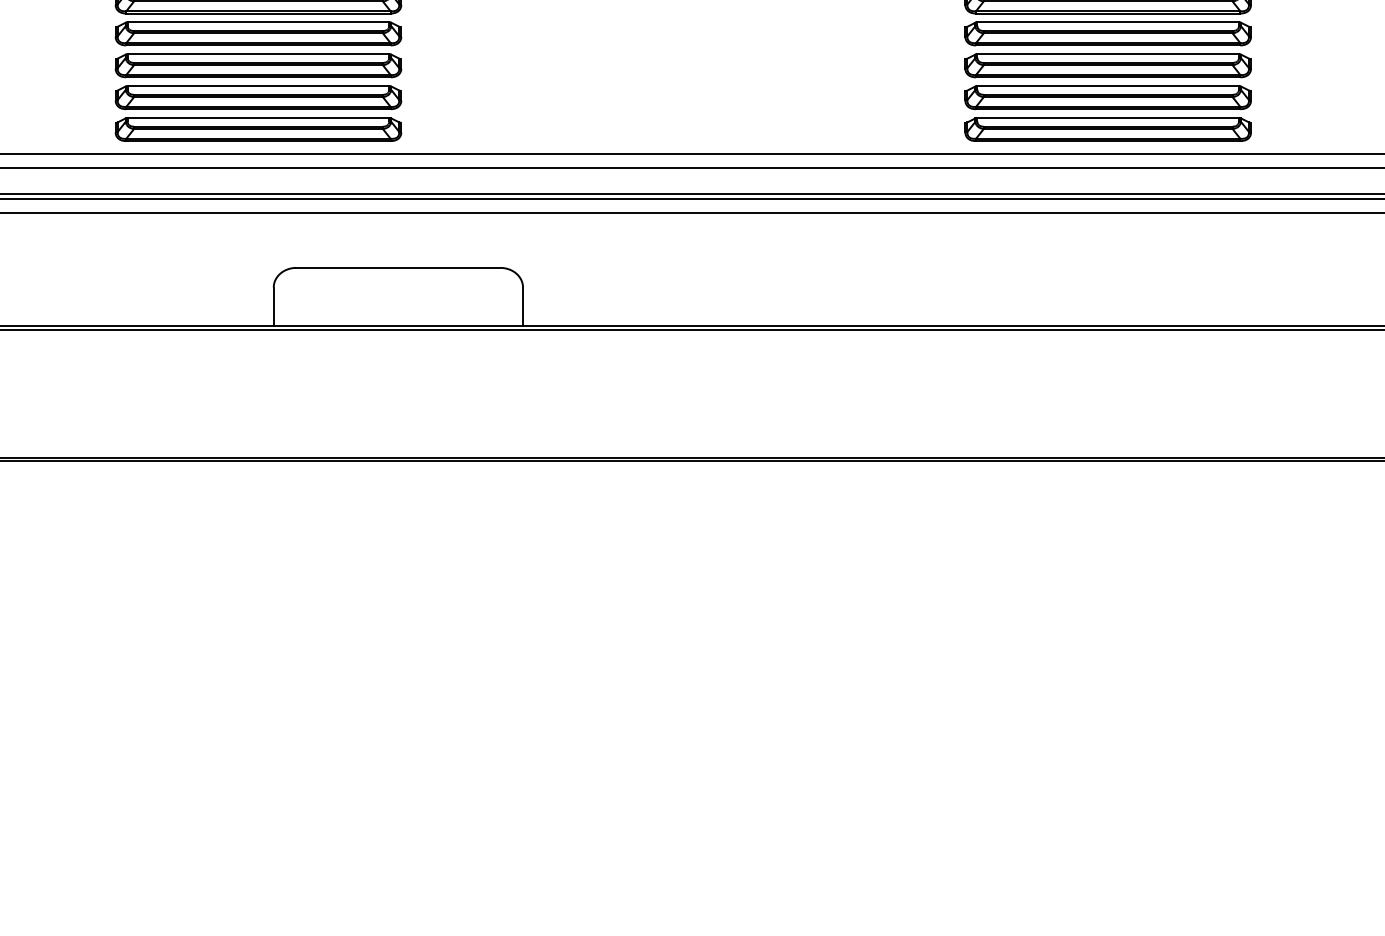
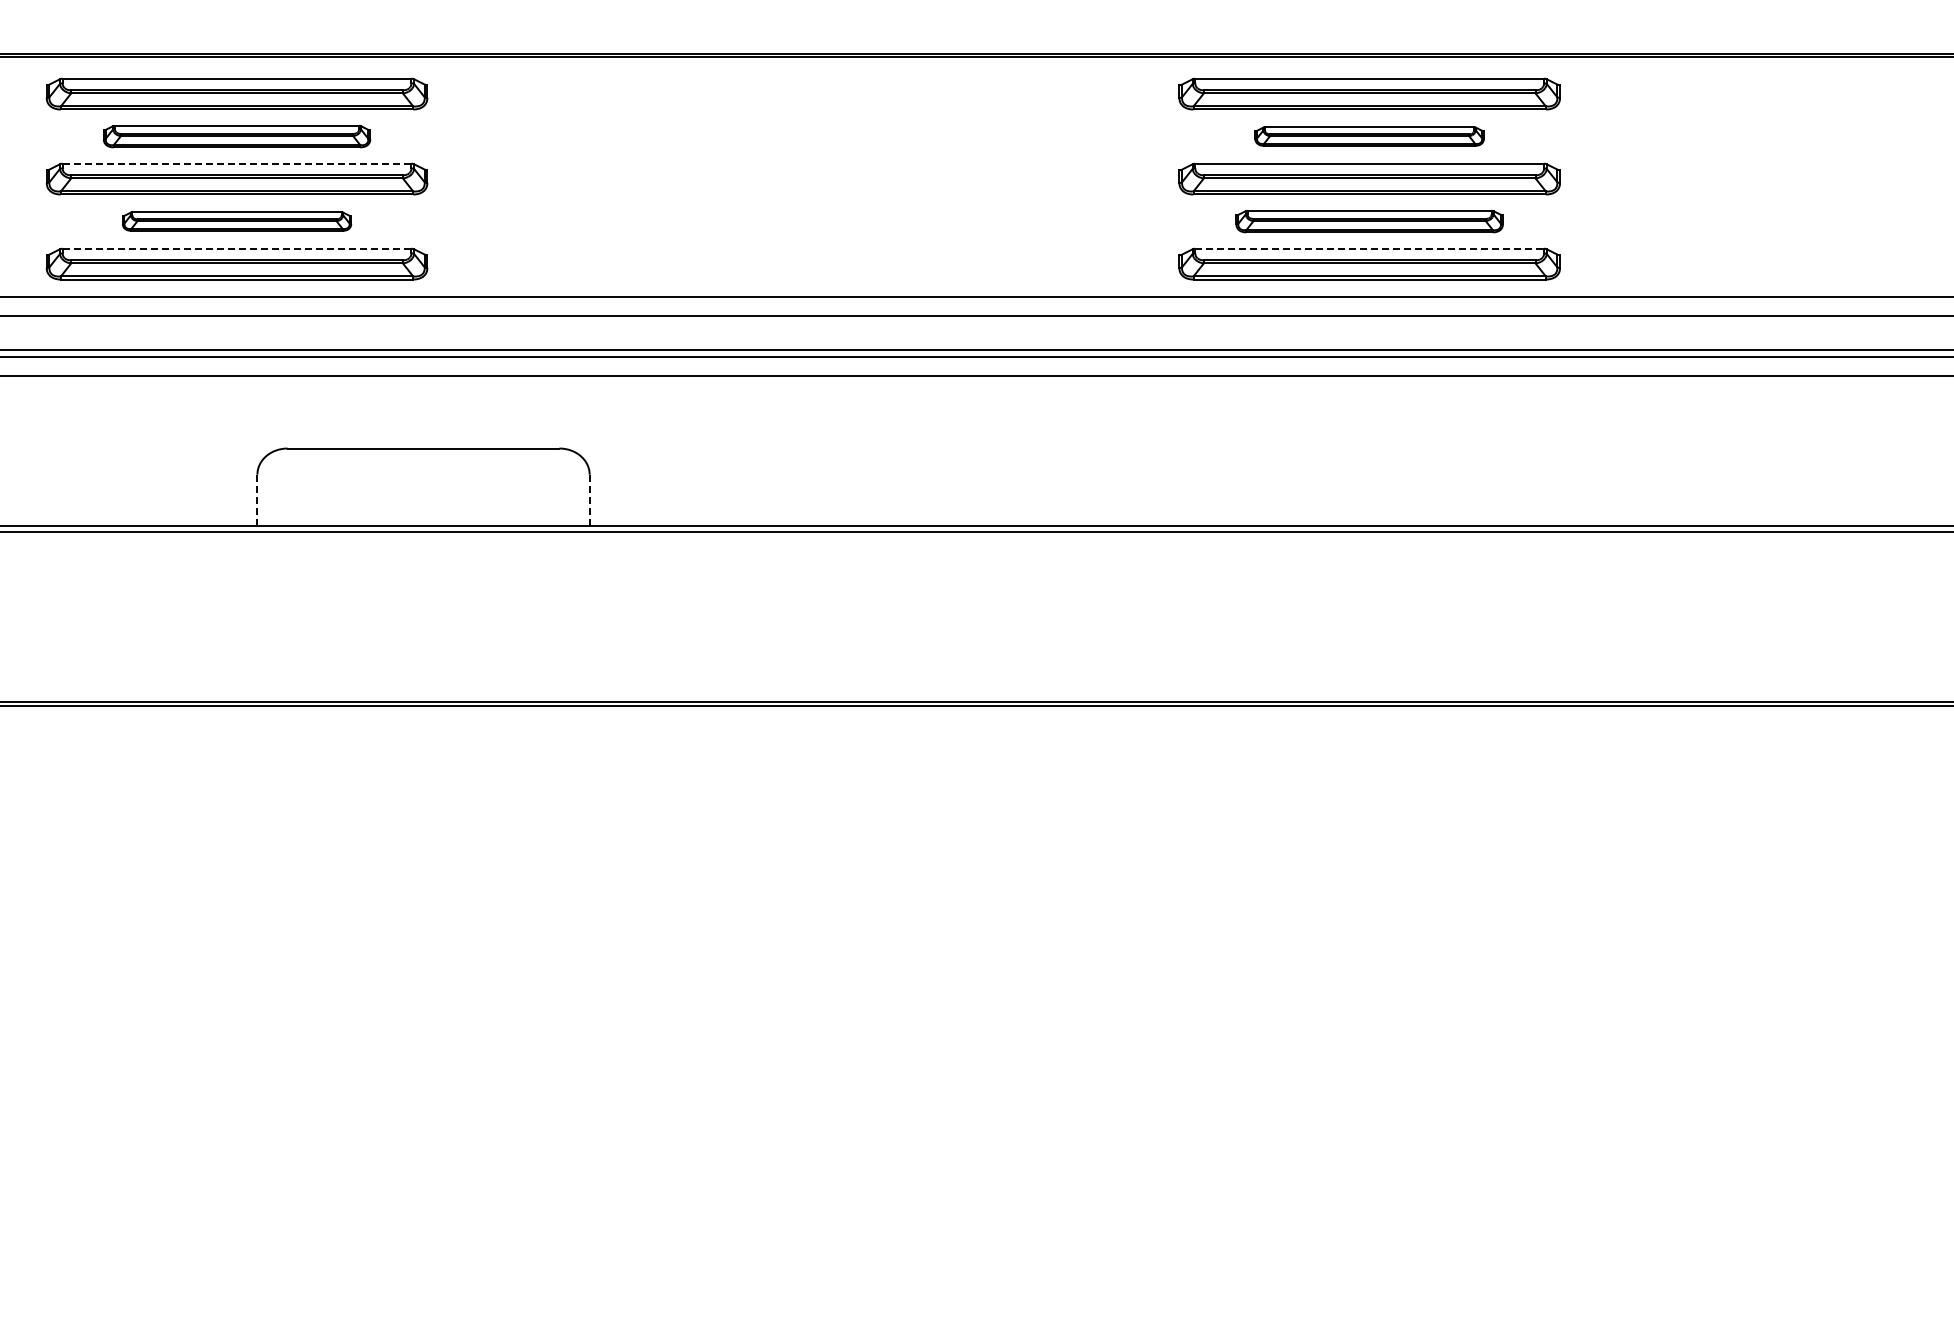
part: (258, 33) -> (236, 136), size x0.7
part: (1108, 33) -> (1369, 136), size x0.6
line: (258, 54) -> (237, 163), solid -> dashed
part: (258, 97) -> (236, 221), size x0.6
part: (1108, 97) -> (1369, 221), size x0.7
line: (258, 117) -> (237, 248), solid -> dashed
line: (1108, 117) -> (1370, 248), solid -> dashed
line: (273, 306) -> (257, 500), solid -> dashed
line: (522, 306) -> (589, 500), solid -> dashed

